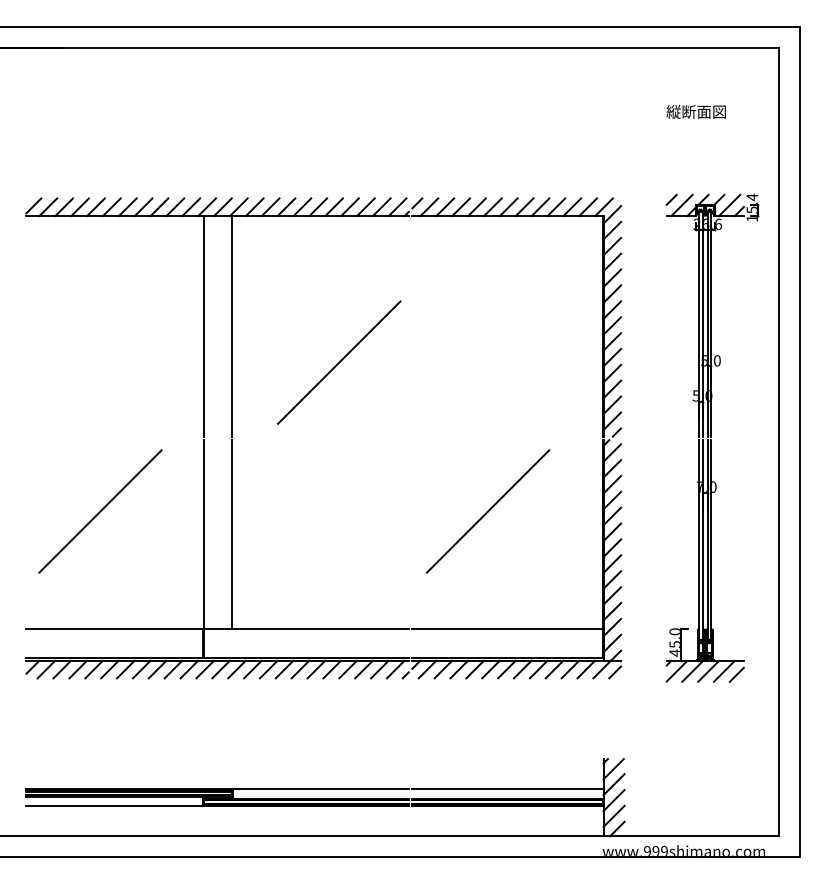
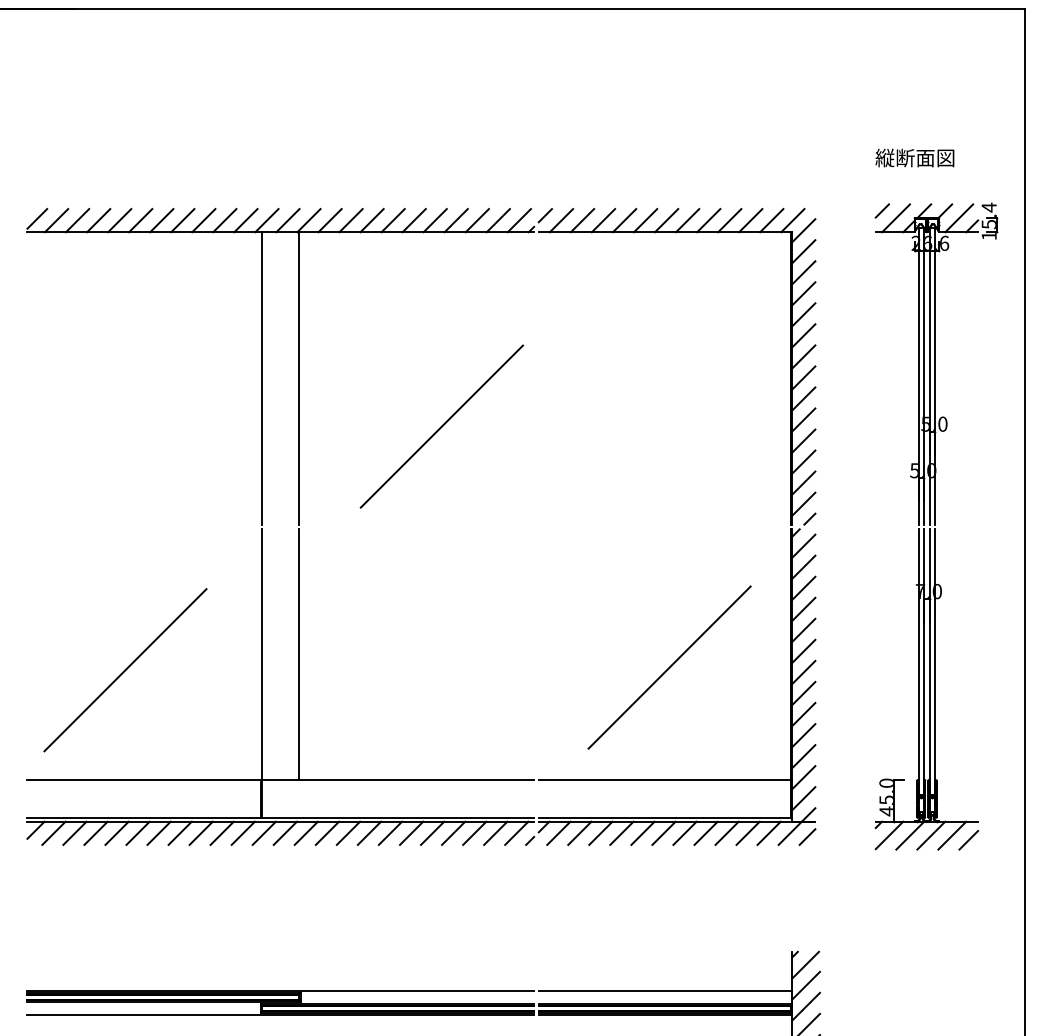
text: (695, 111) -> (913, 157), moved
line: (100, 511) -> (125, 670), moved
line: (487, 511) -> (668, 667), moved

